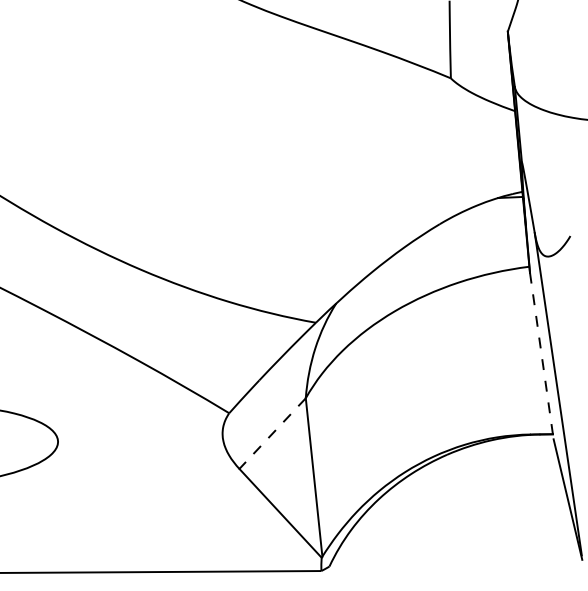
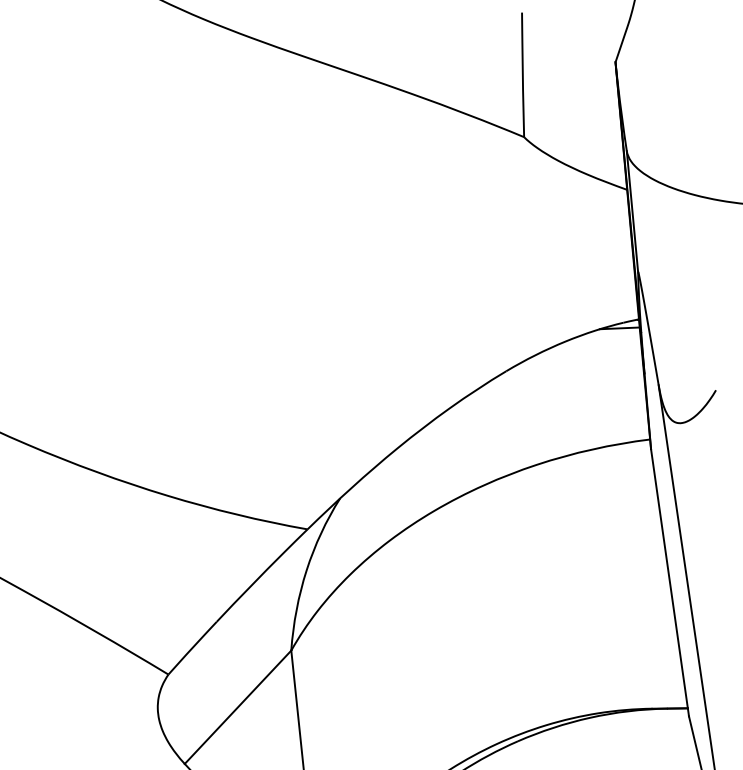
line: (541, 356) -> (669, 583), dashed -> solid
line: (272, 433) -> (237, 707), dashed -> solid

